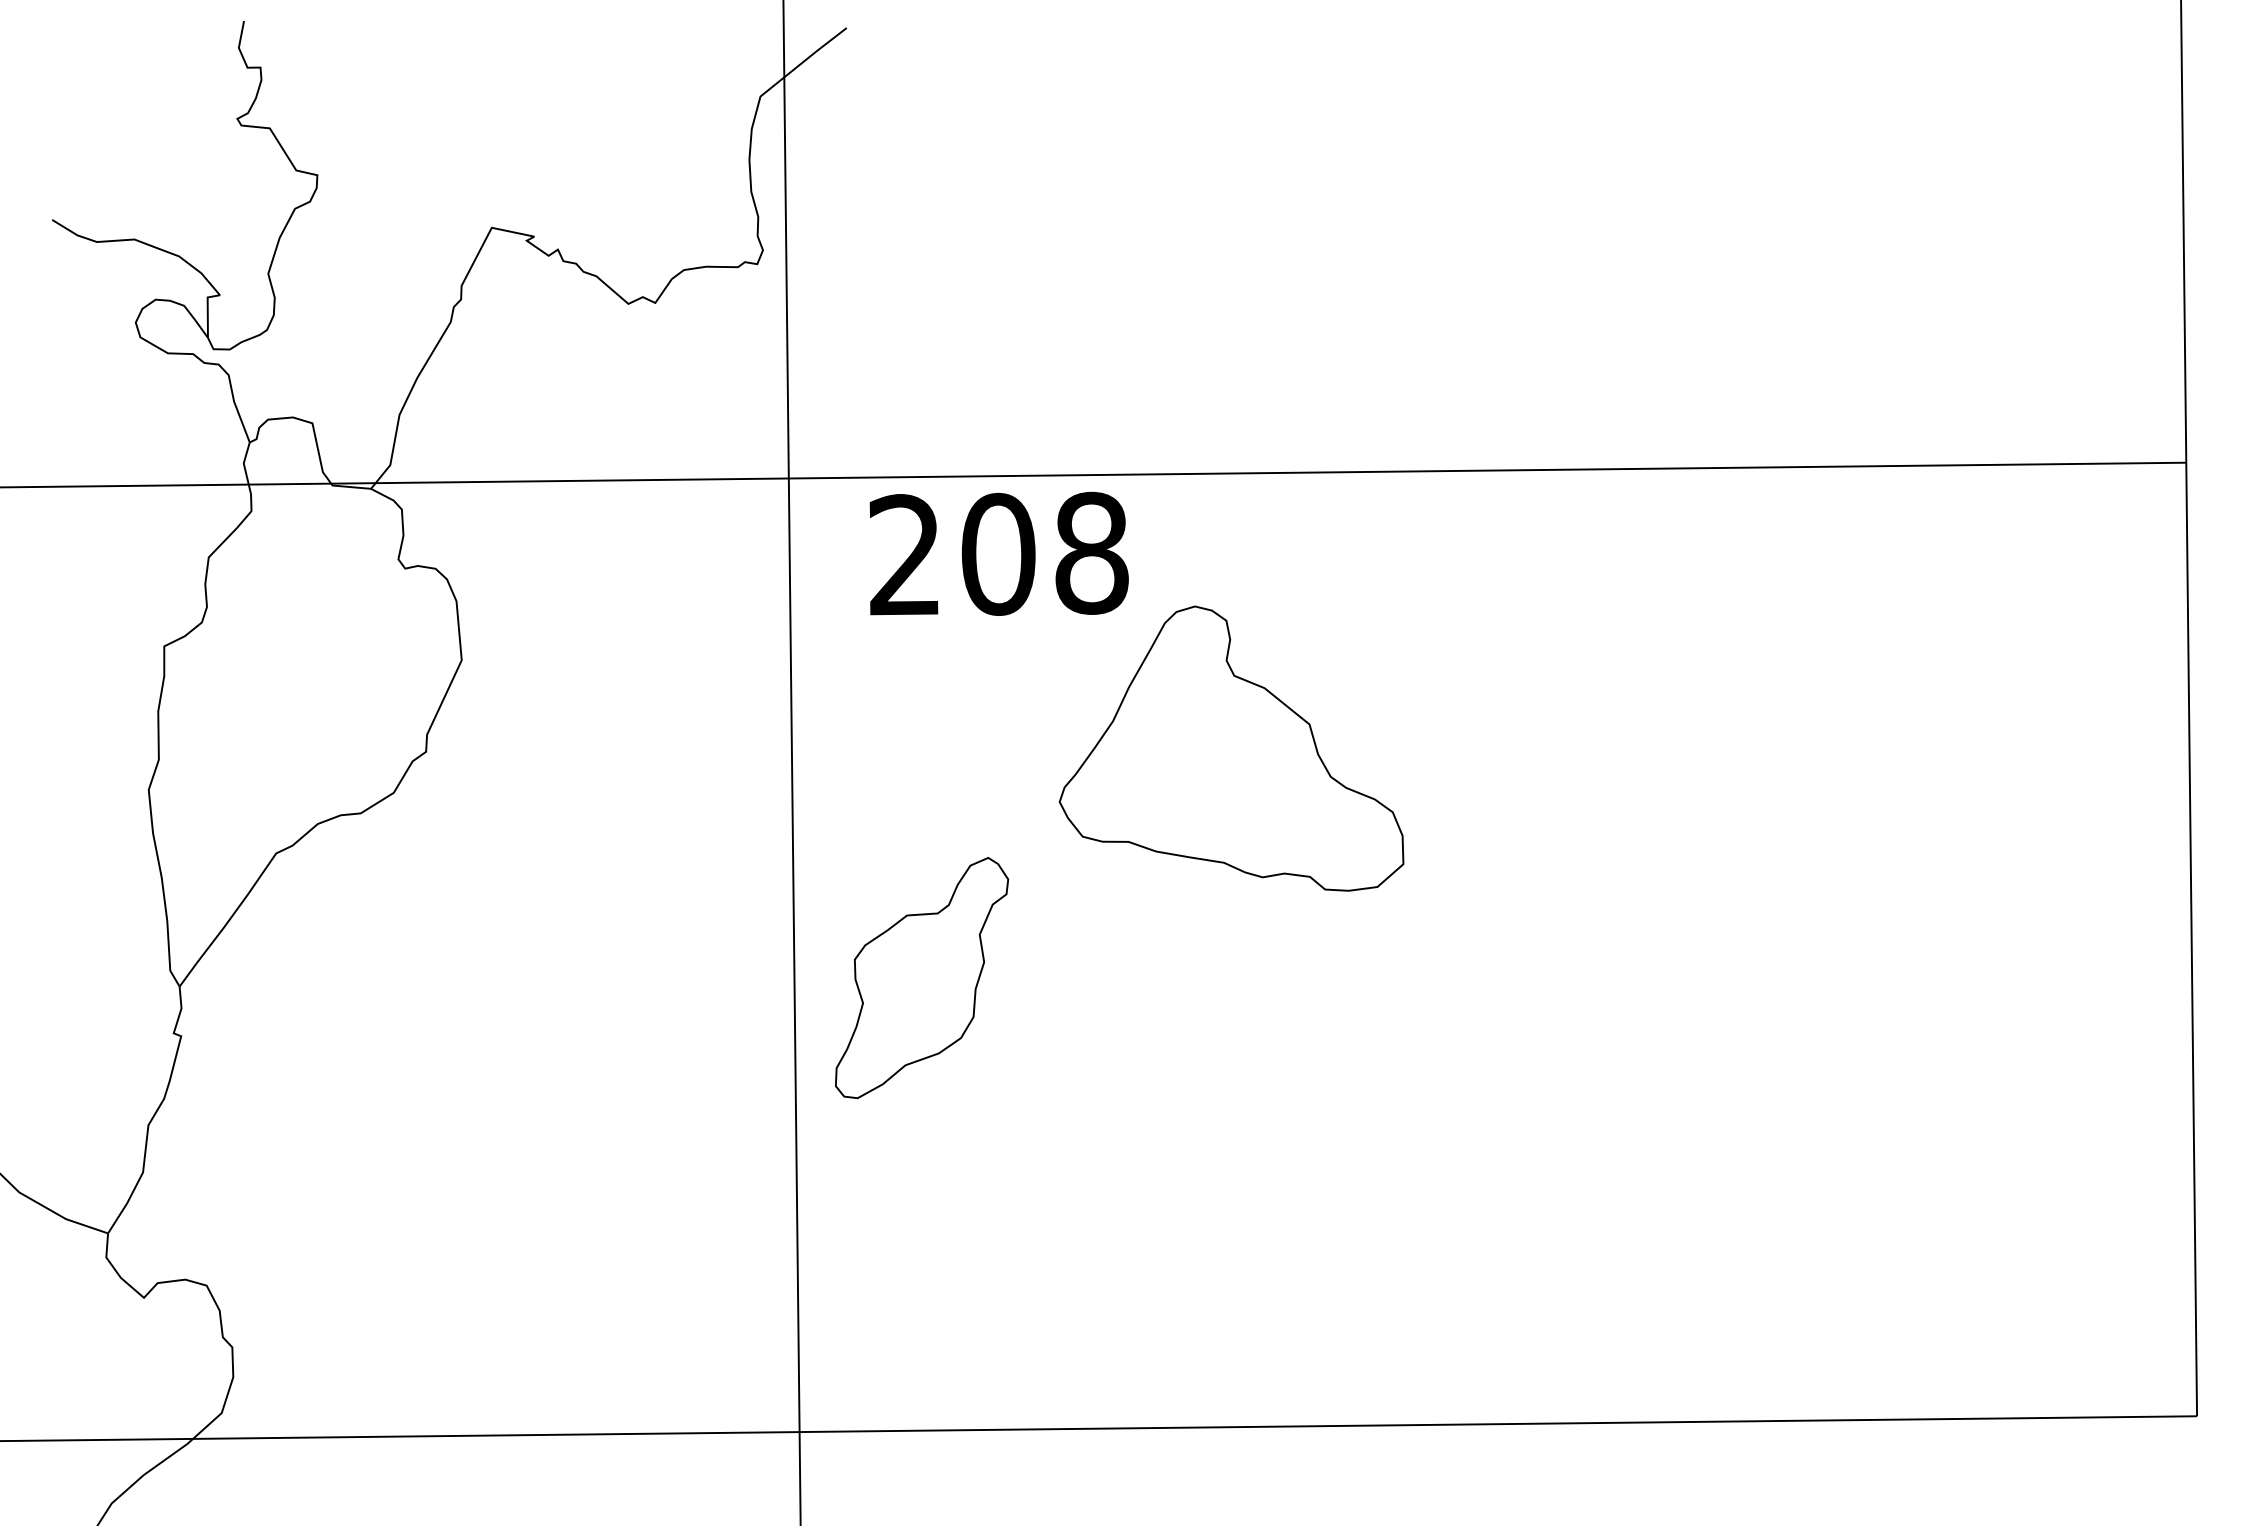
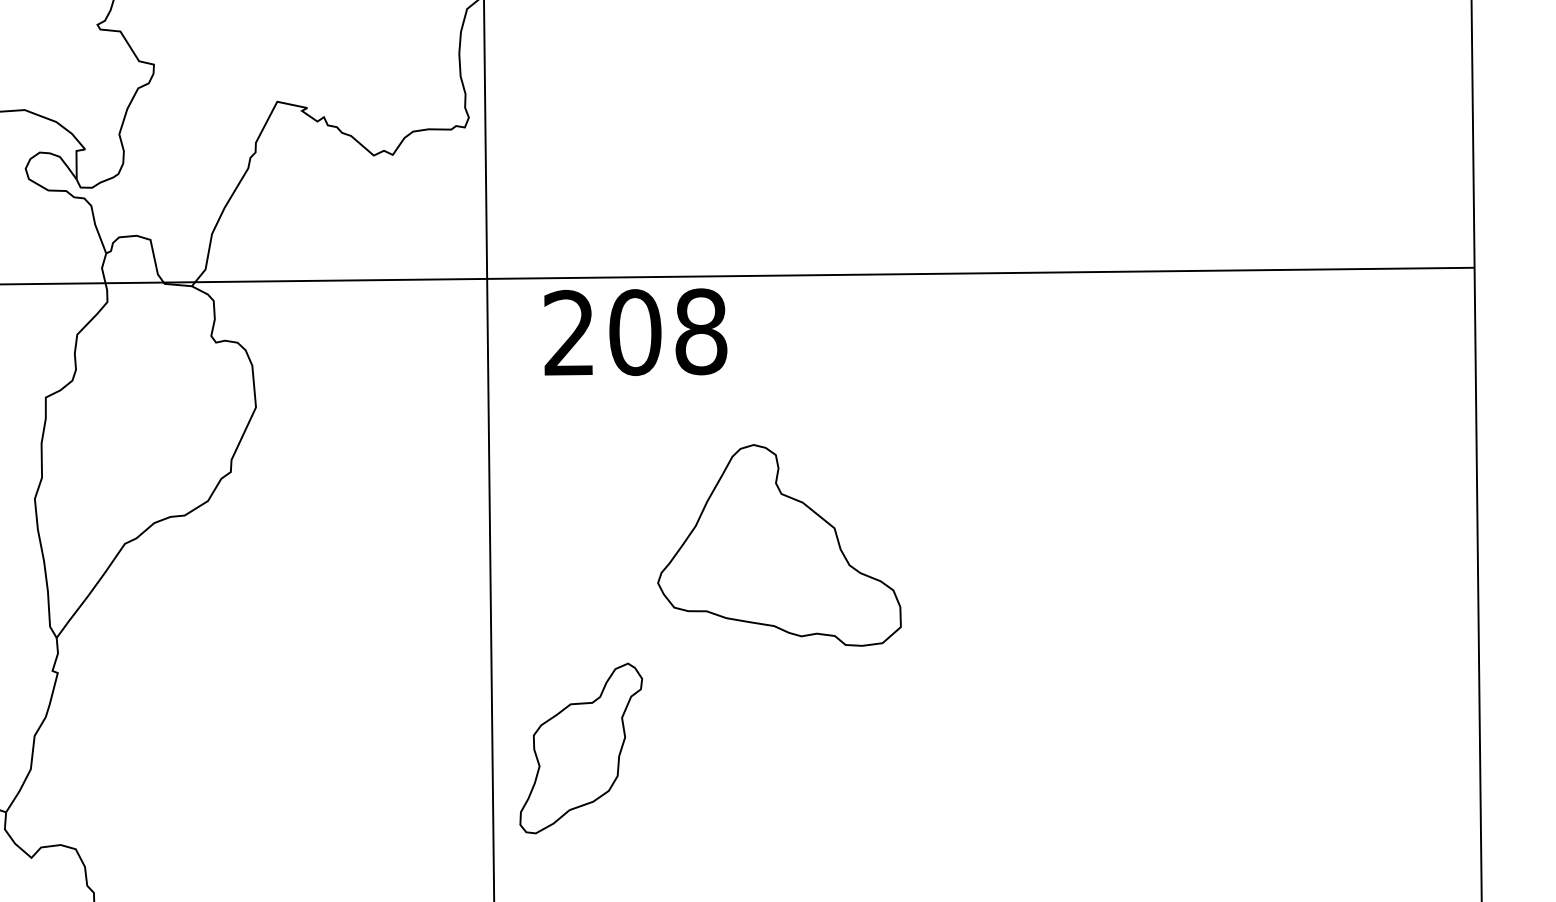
part: (1231, 748) -> (779, 545), moved
part: (922, 978) -> (581, 748), moved

